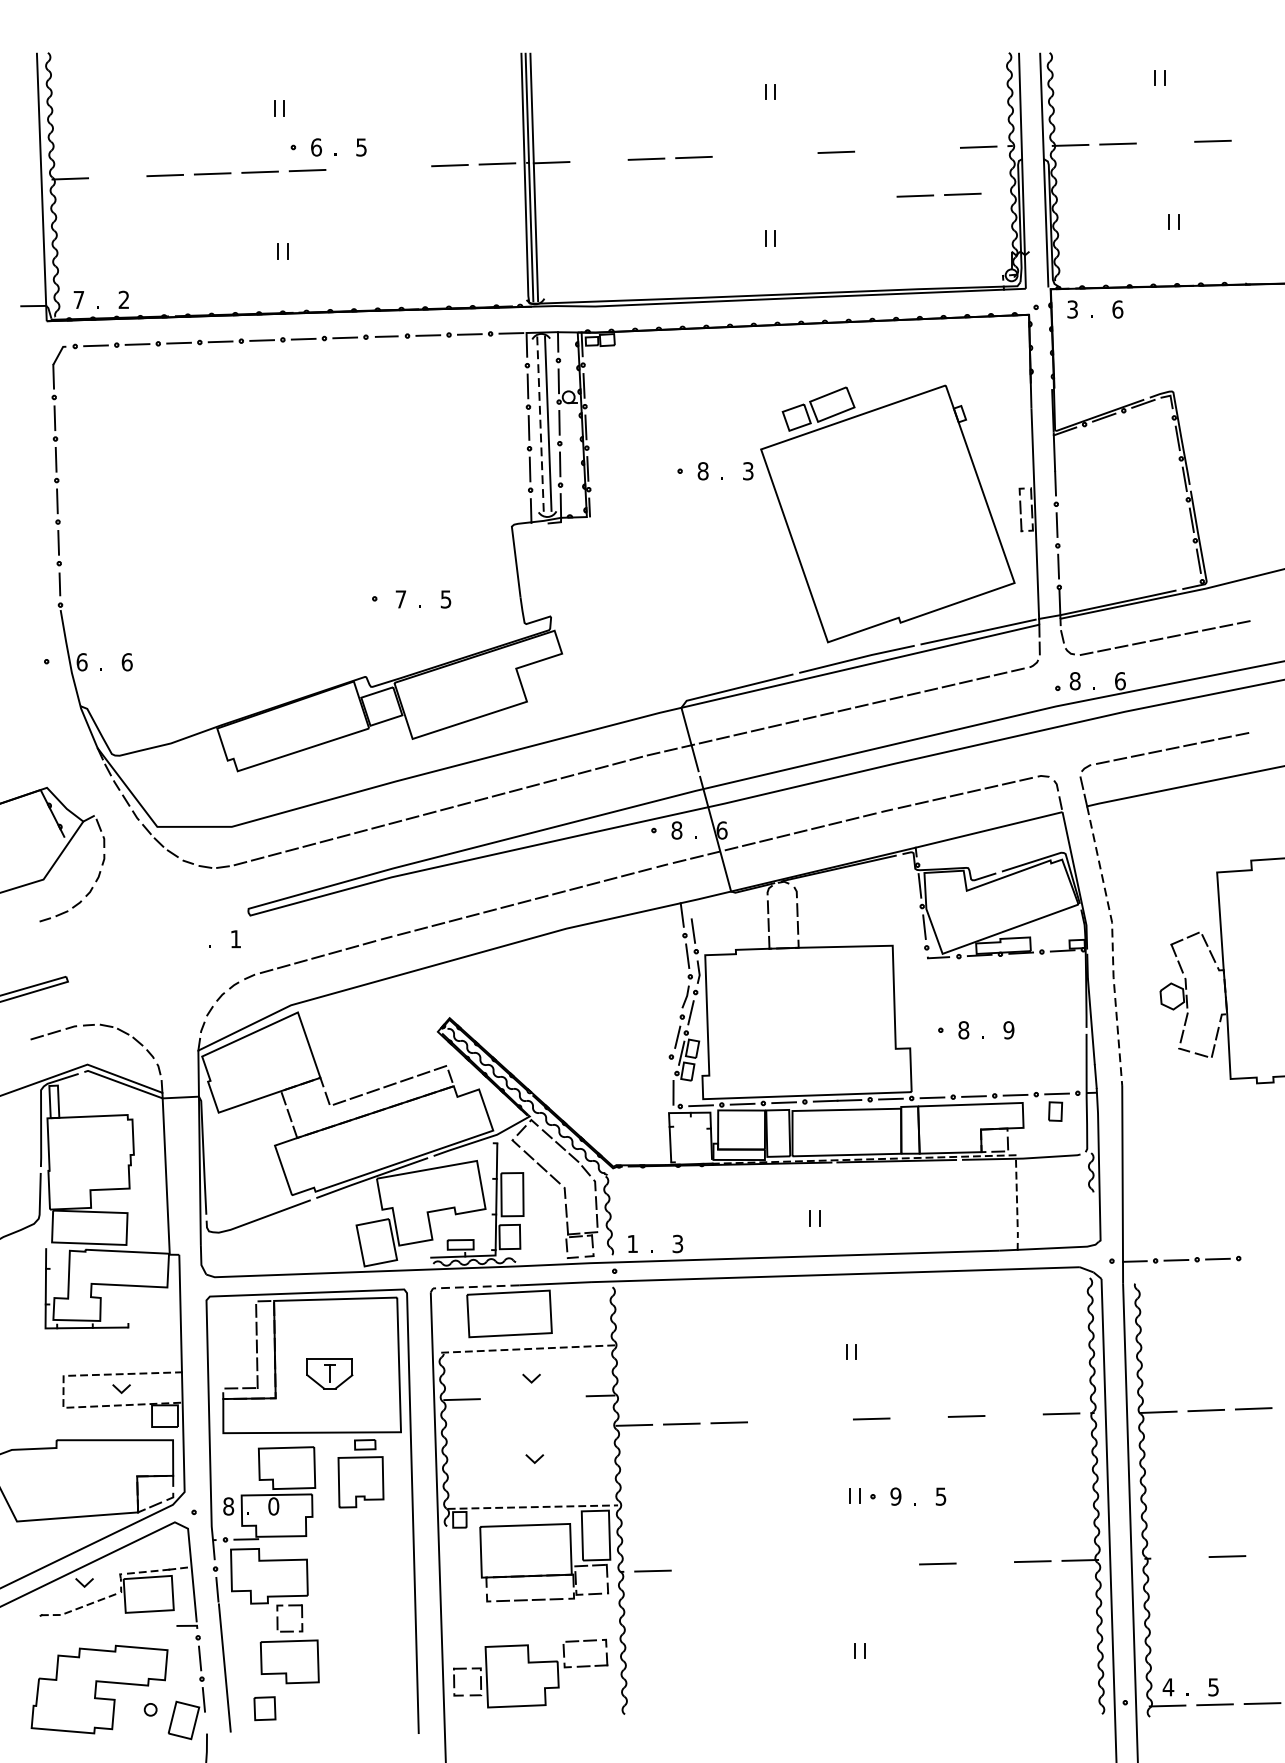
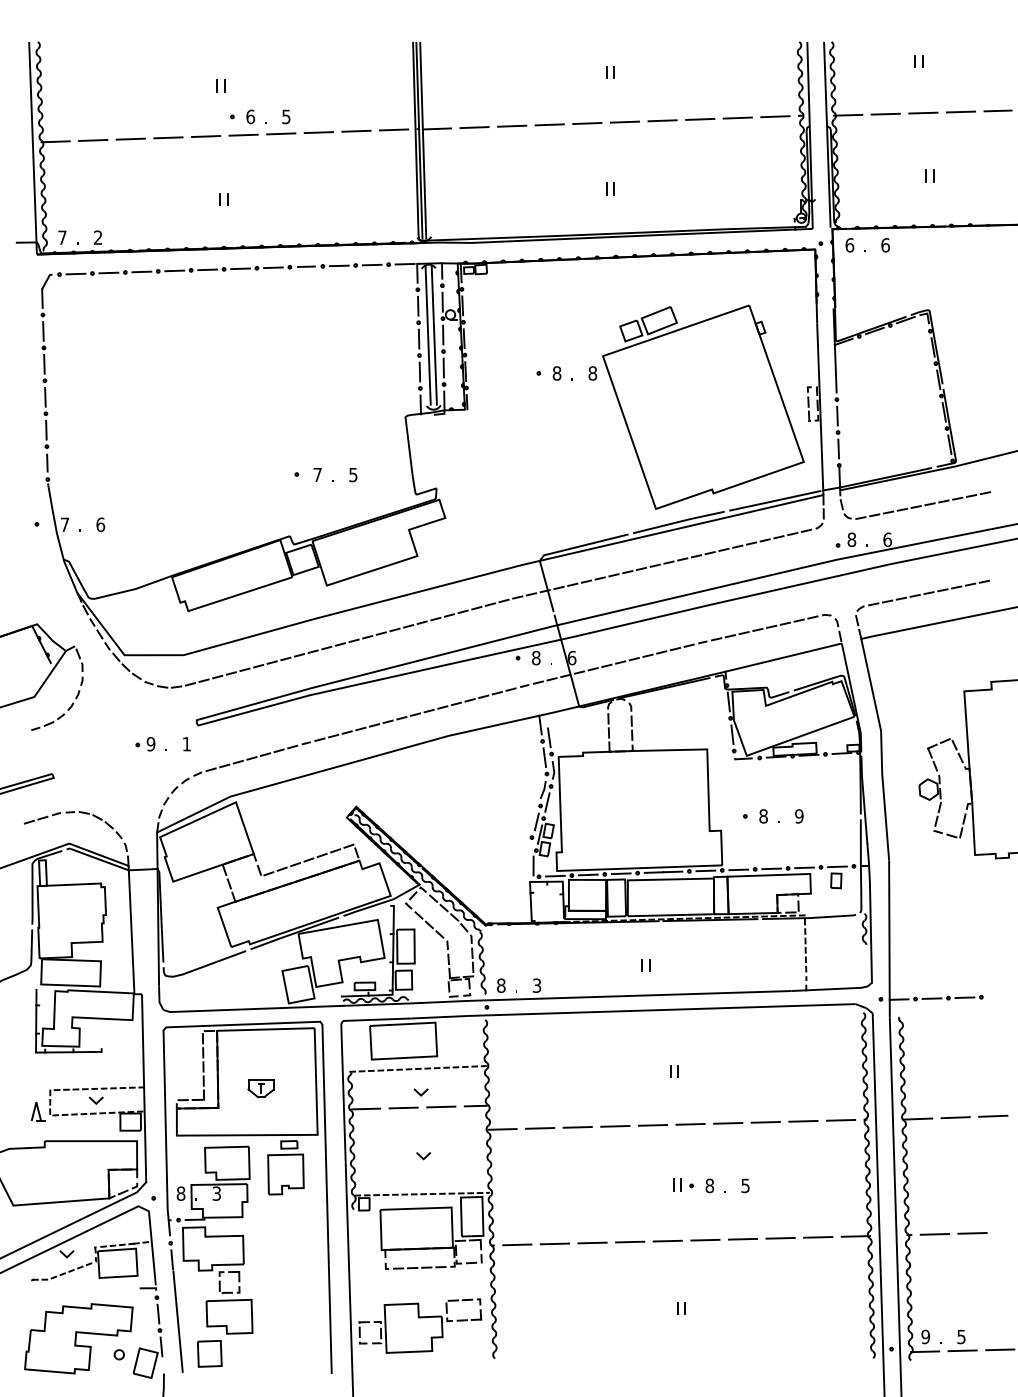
line: (1259, 139) -> (997, 110), added
line: (1165, 141) -> (923, 112), added
line: (788, 153) -> (624, 121), added
line: (741, 155) -> (587, 123), added
line: (598, 160) -> (474, 127), added
line: (402, 167) -> (318, 132), added
line: (355, 168) -> (281, 133), added
line: (118, 175) -> (93, 139), added
line: (934, 194) -> (715, 118), moved
text: (1072, 309) -> (849, 245), 3 -> 6
line: (540, 423) -> (428, 335), dashed -> solid
text: (747, 471) -> (592, 373), 3 -> 8
text: (81, 661) -> (64, 524), 6 -> 7
part: (183, 939) -> (145, 744), added
line: (1112, 945) -> (881, 749), dashed -> solid
text: (633, 1243) -> (501, 985), 1 -> 8
line: (475, 1286) -> (376, 1019), dashed -> solid
part: (328, 1373) -> (260, 1088), size x0.71
line: (557, 1396) -> (441, 1106), added
line: (509, 1397) -> (403, 1107), added
part: (48, 1402) -> (38, 1111), added
line: (1014, 1414) -> (803, 1120), added
line: (919, 1416) -> (728, 1122), added
line: (823, 1420) -> (652, 1125), added
line: (776, 1421) -> (615, 1126), added
text: (895, 1497) -> (709, 1186), 9 -> 8
text: (273, 1506) -> (216, 1193), 0 -> 3
line: (1179, 1557) -> (934, 1234), added
line: (985, 1561) -> (780, 1237), added
line: (890, 1564) -> (705, 1239), added
line: (842, 1565) -> (667, 1240), added
line: (795, 1566) -> (630, 1241), added
line: (747, 1568) -> (592, 1242), added
line: (699, 1569) -> (554, 1243), added
text: (1168, 1686) -> (925, 1336), 4 -> 9
part: (264, 1708) -> (209, 1353), size x1.43

